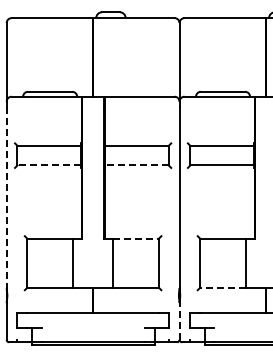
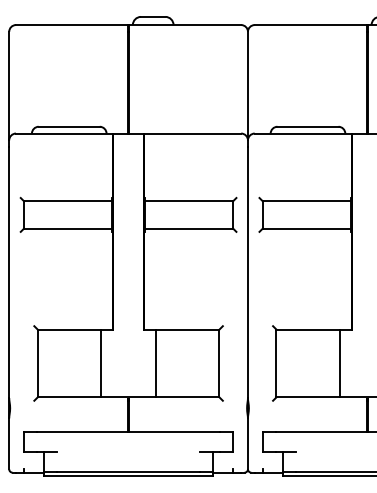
line: (49, 165) -> (68, 228), dashed -> solid
line: (136, 165) -> (188, 228), dashed -> solid
line: (6, 197) -> (8, 272), dashed -> solid
line: (136, 238) -> (188, 329), dashed -> solid
line: (223, 287) -> (308, 397), dashed -> solid
line: (179, 320) -> (247, 442), dashed -> solid

